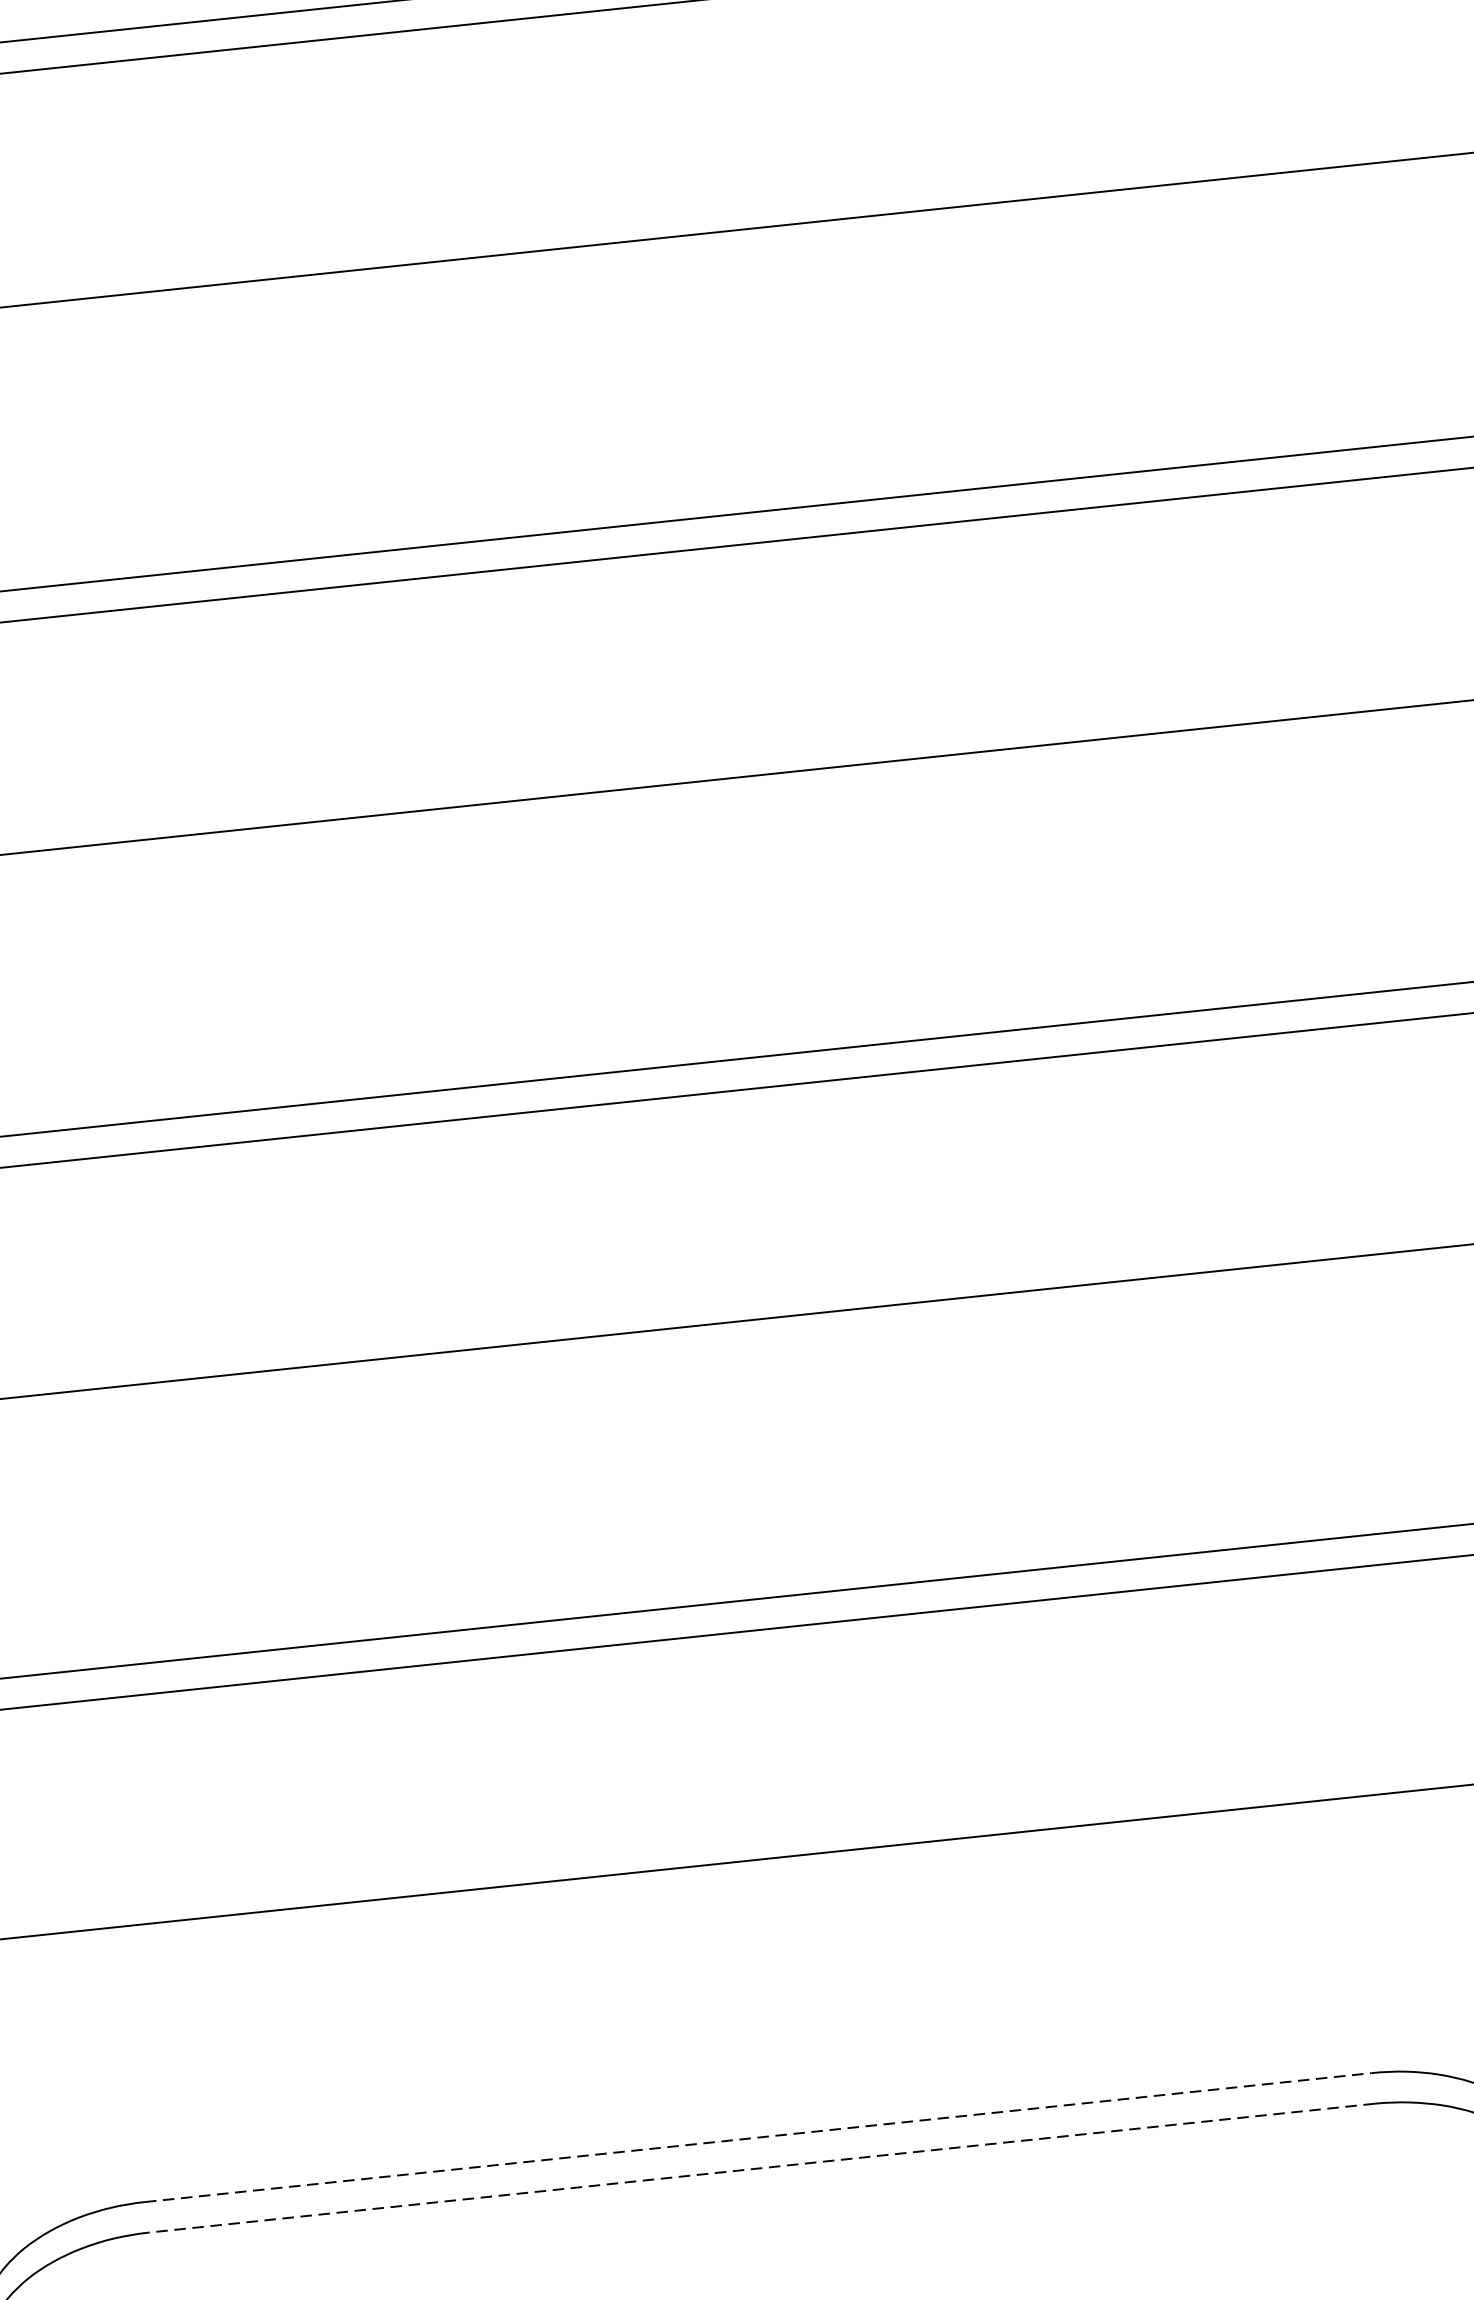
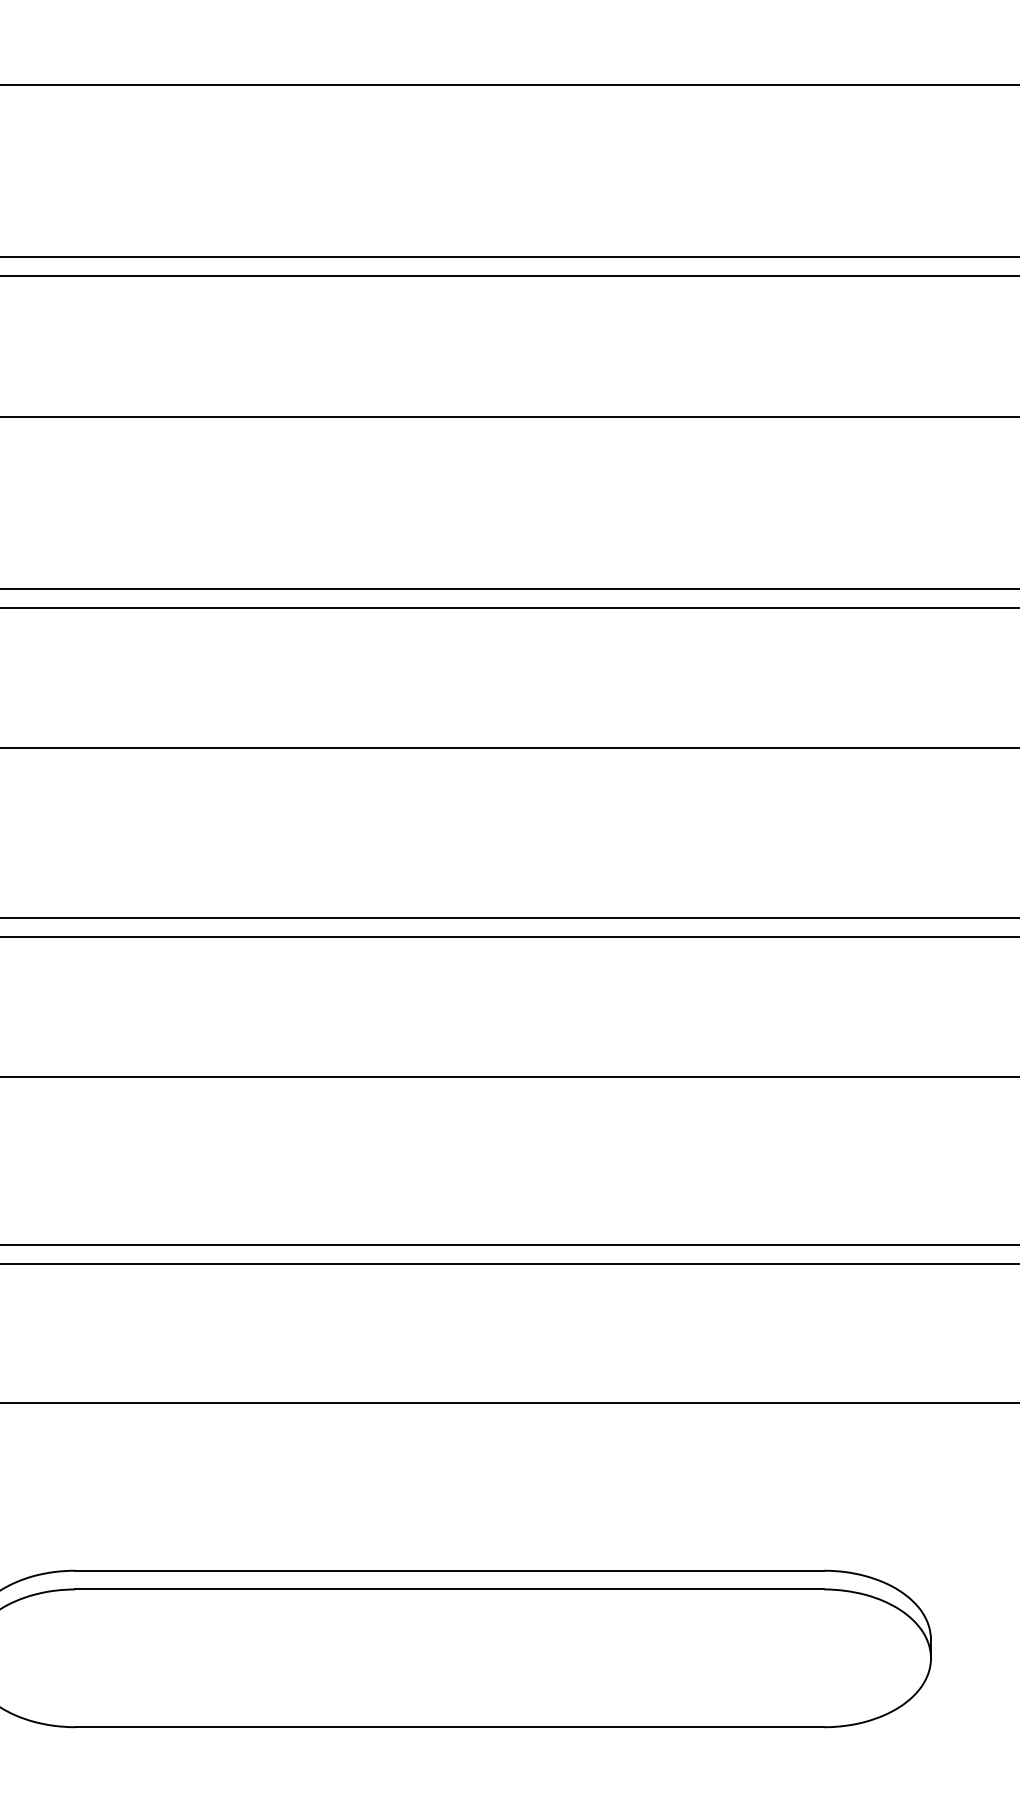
line: (757, 2137) -> (449, 1570), dashed -> solid
line: (761, 2168) -> (449, 1589), dashed -> solid

